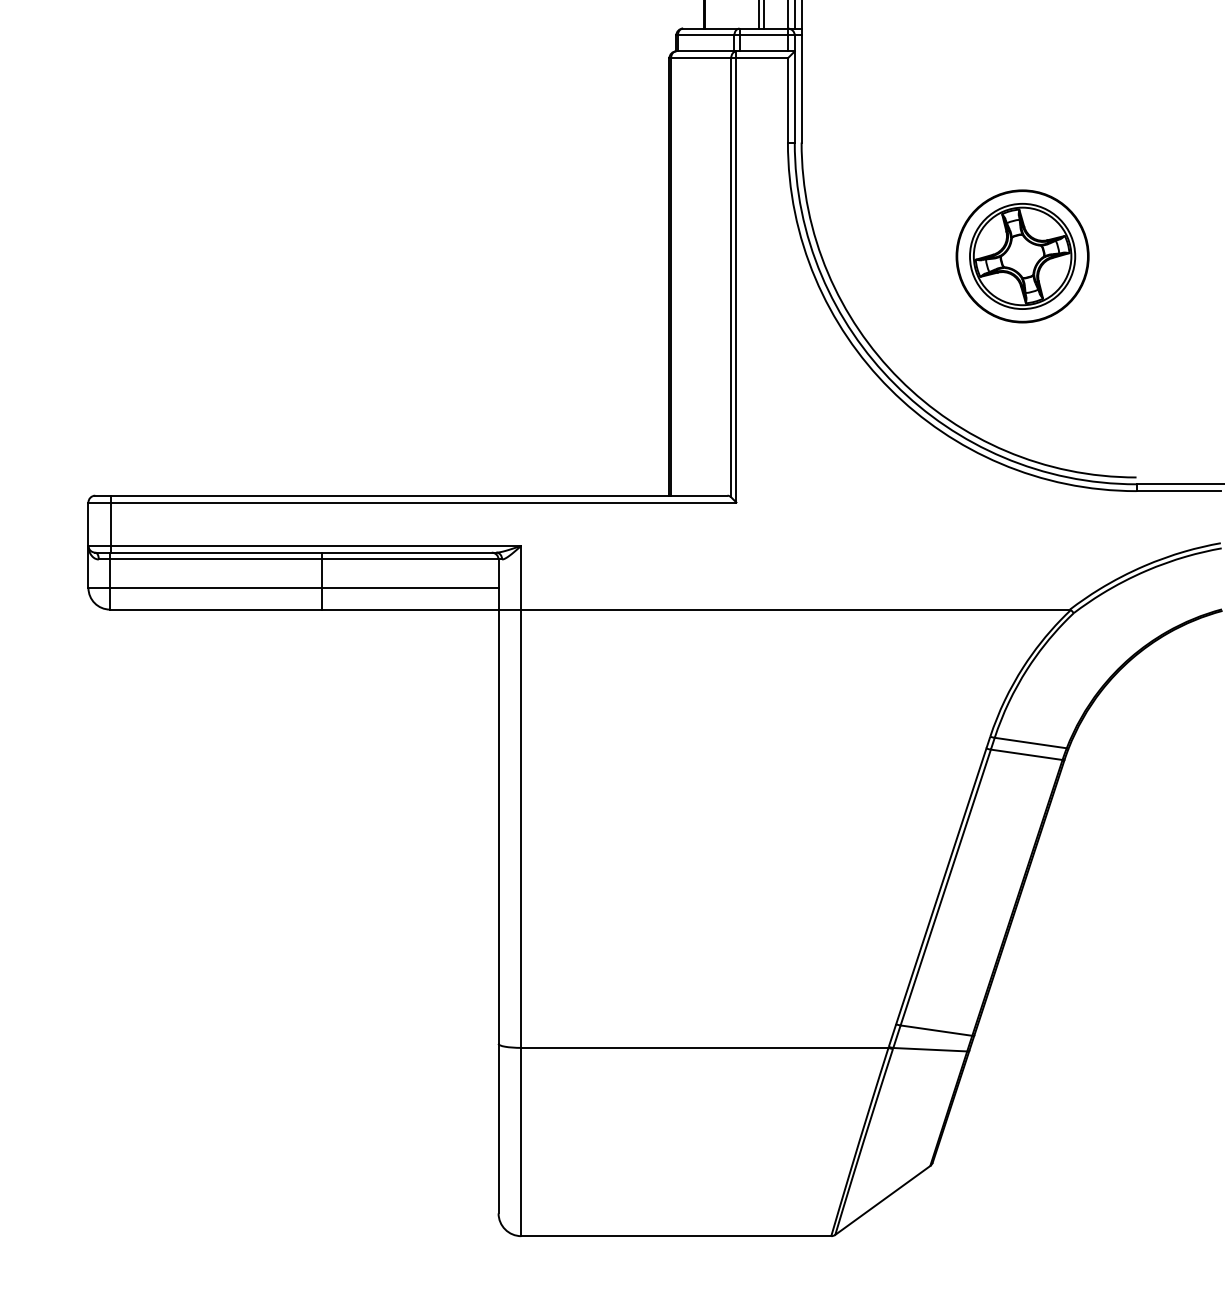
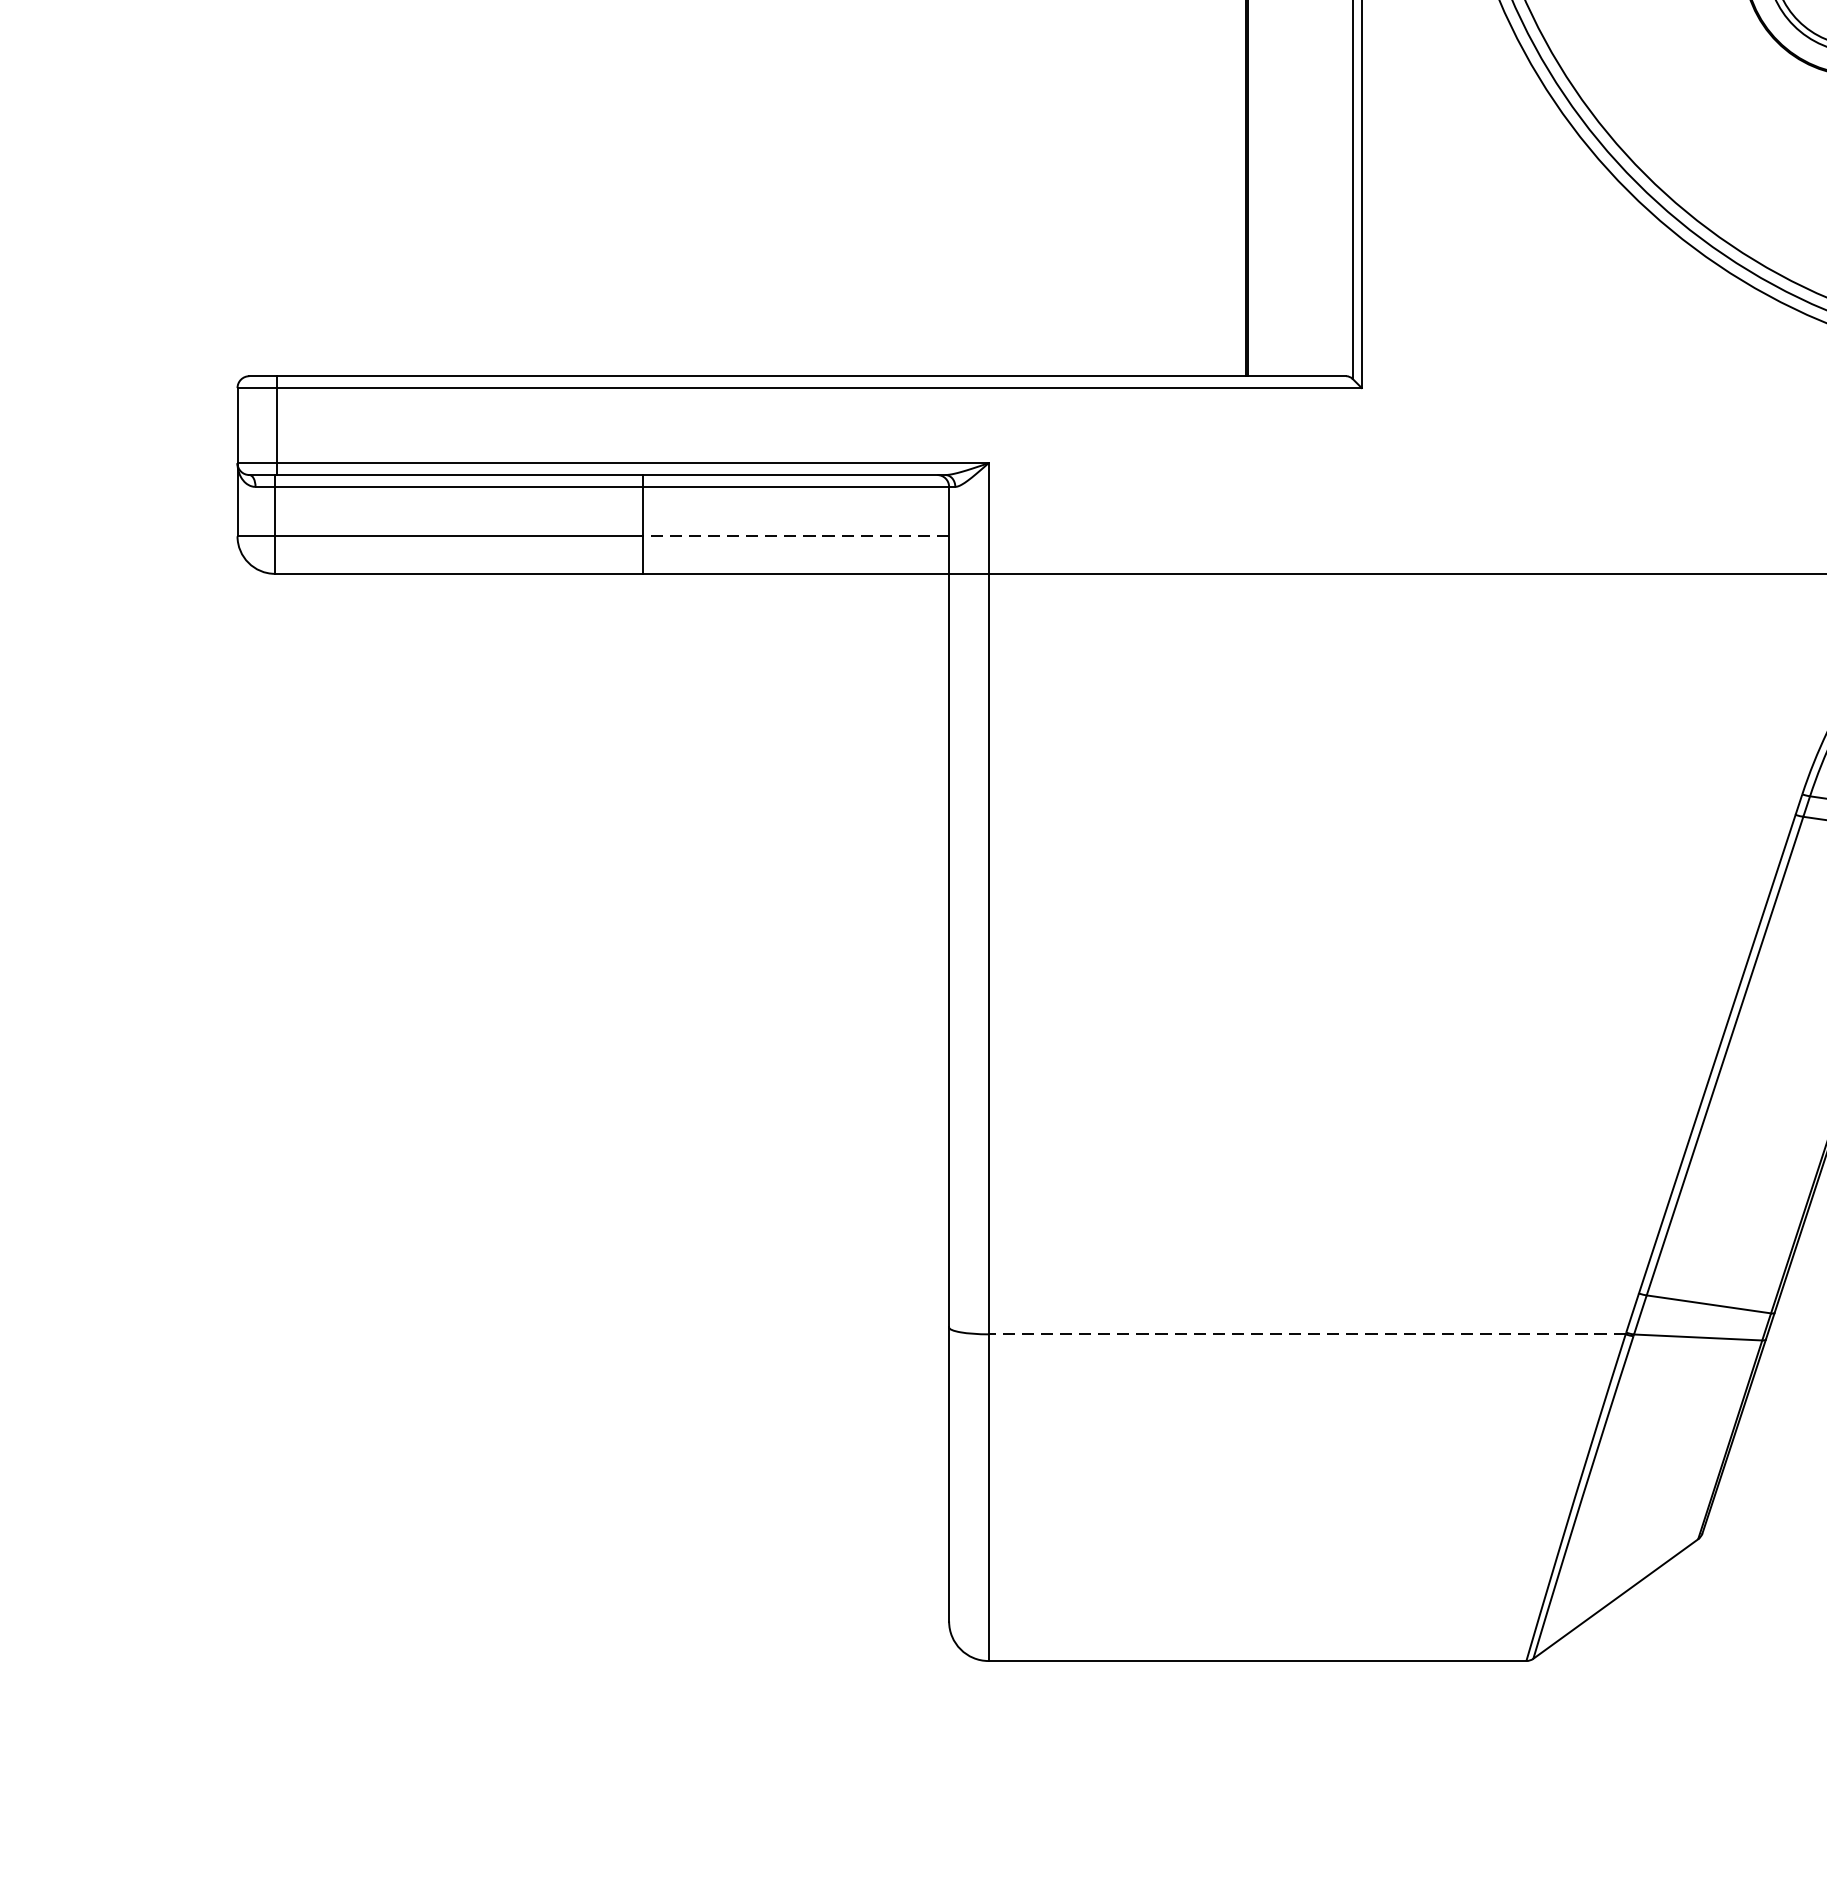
line: (409, 587) -> (794, 535), solid -> dashed
line: (704, 1047) -> (1306, 1333), solid -> dashed

